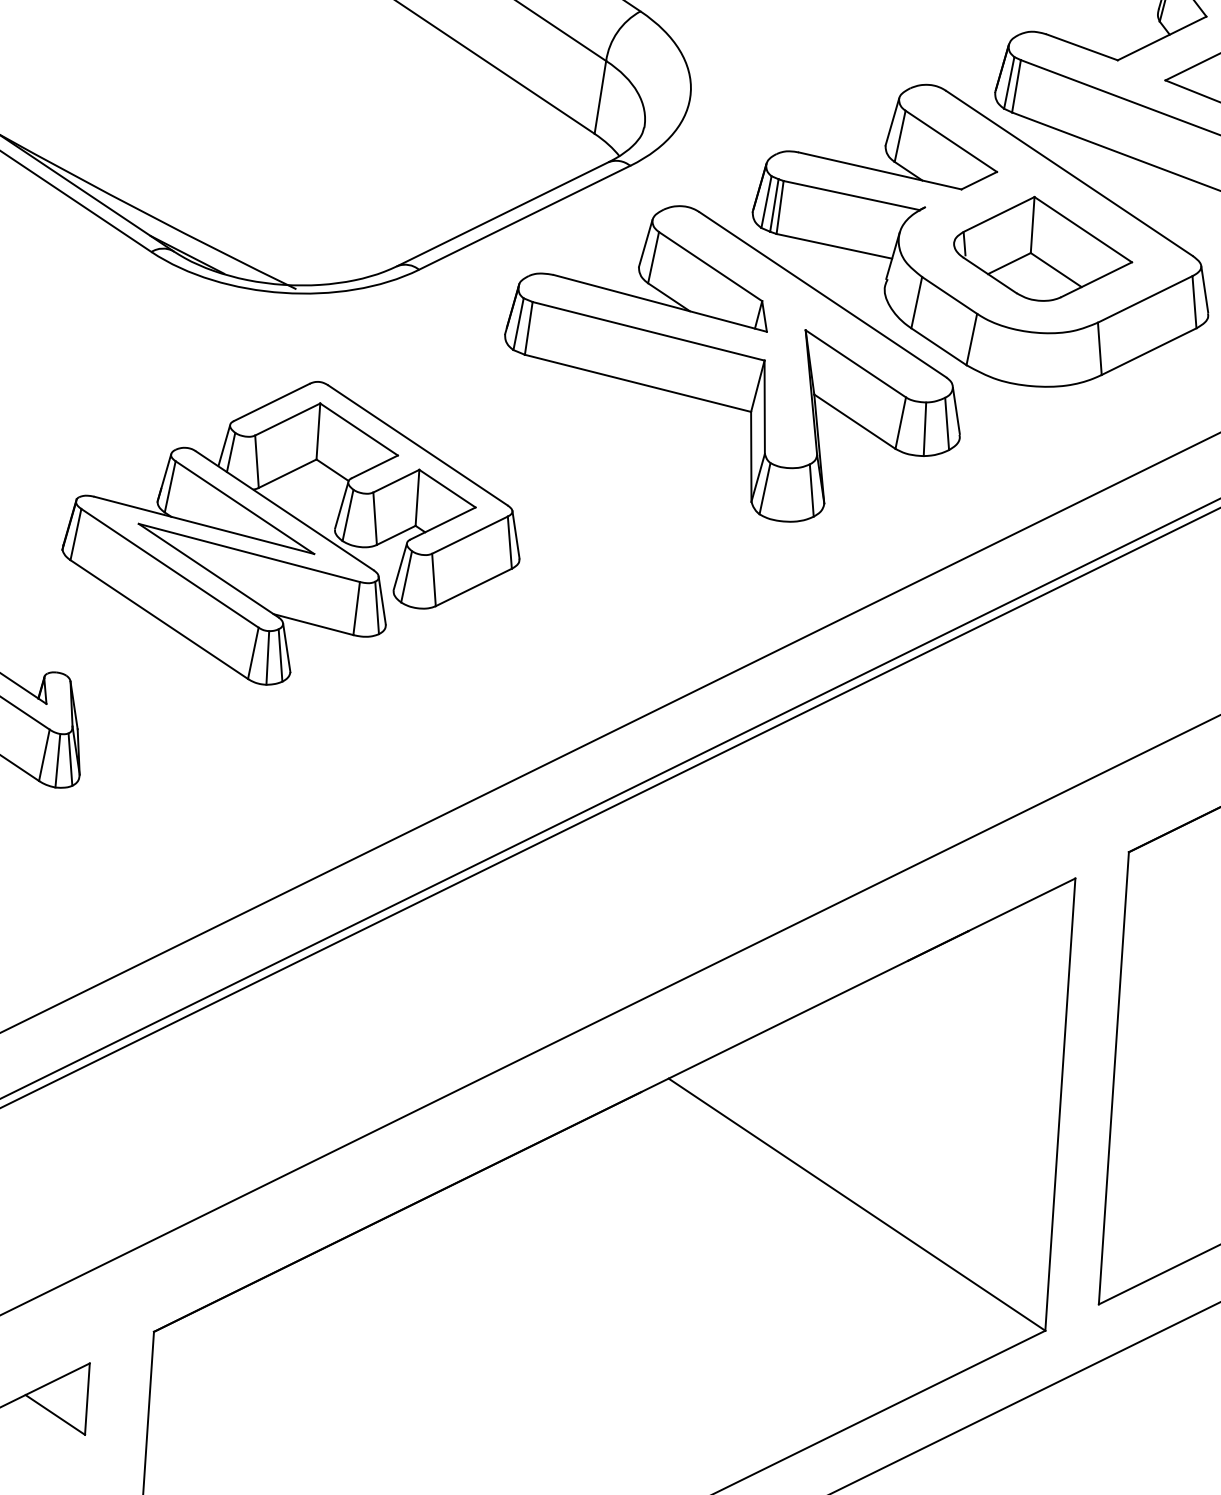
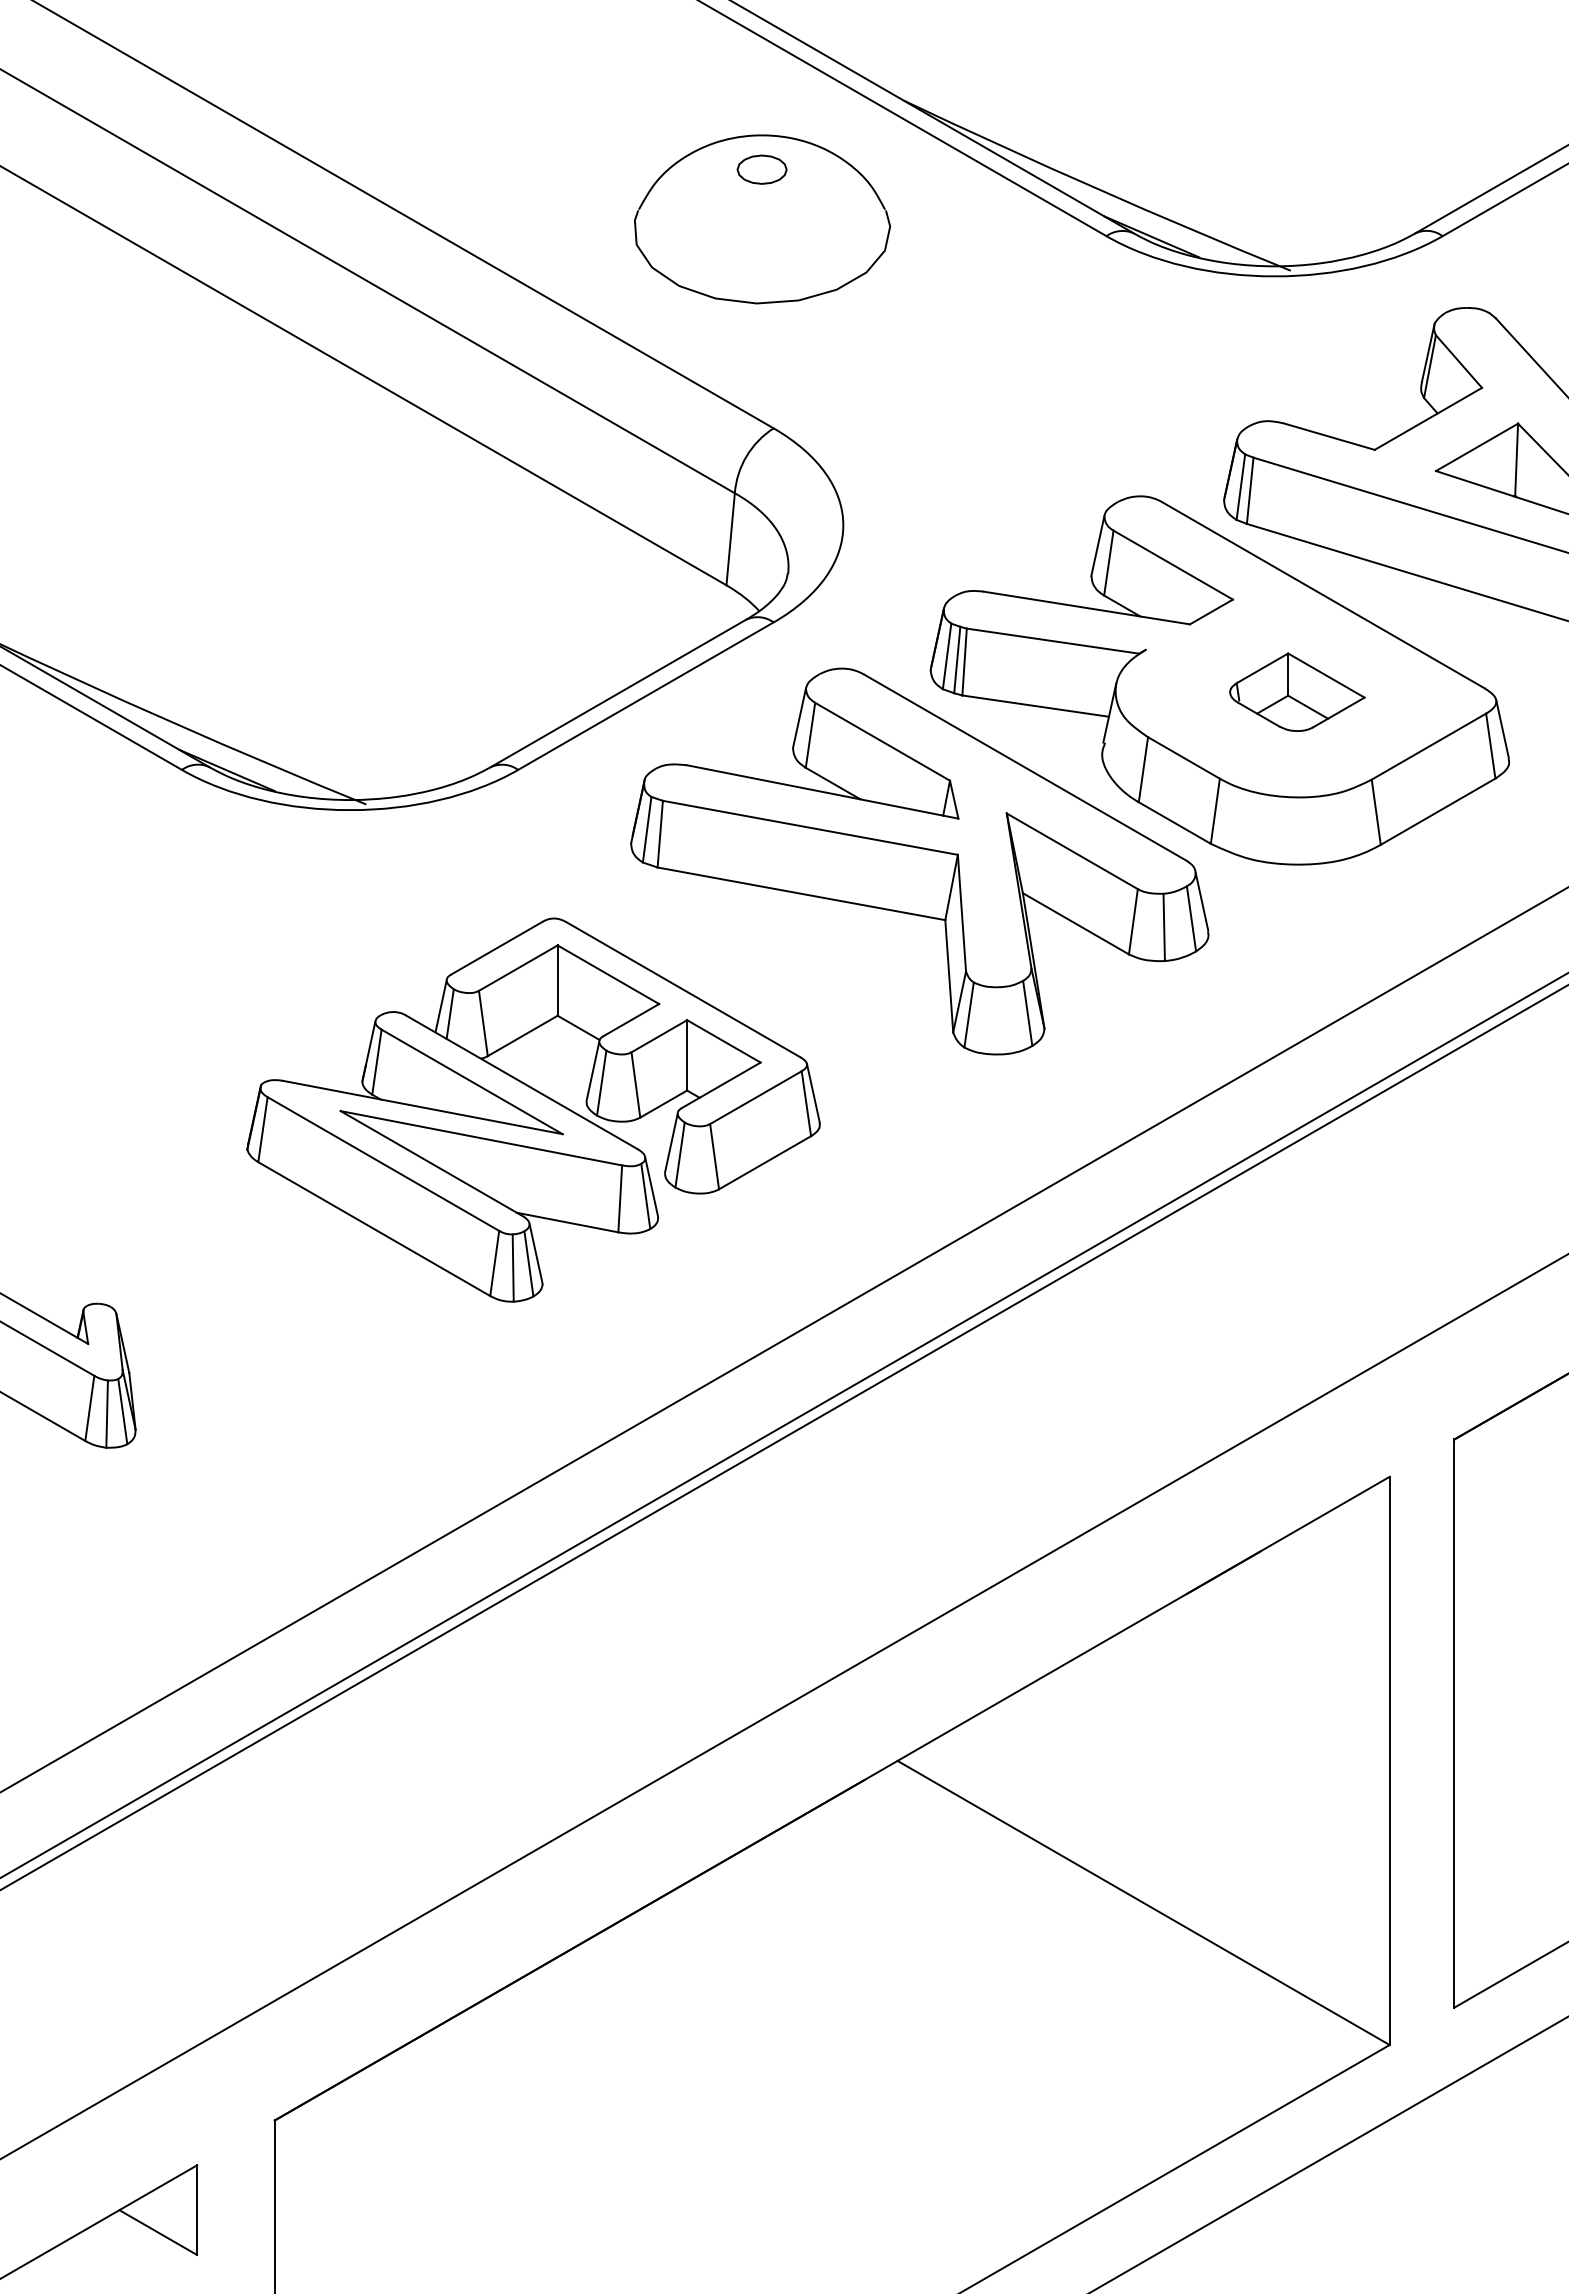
part: (1043, 248) -> (1297, 691), size x0.6
part: (292, 532) -> (533, 1109), moved

